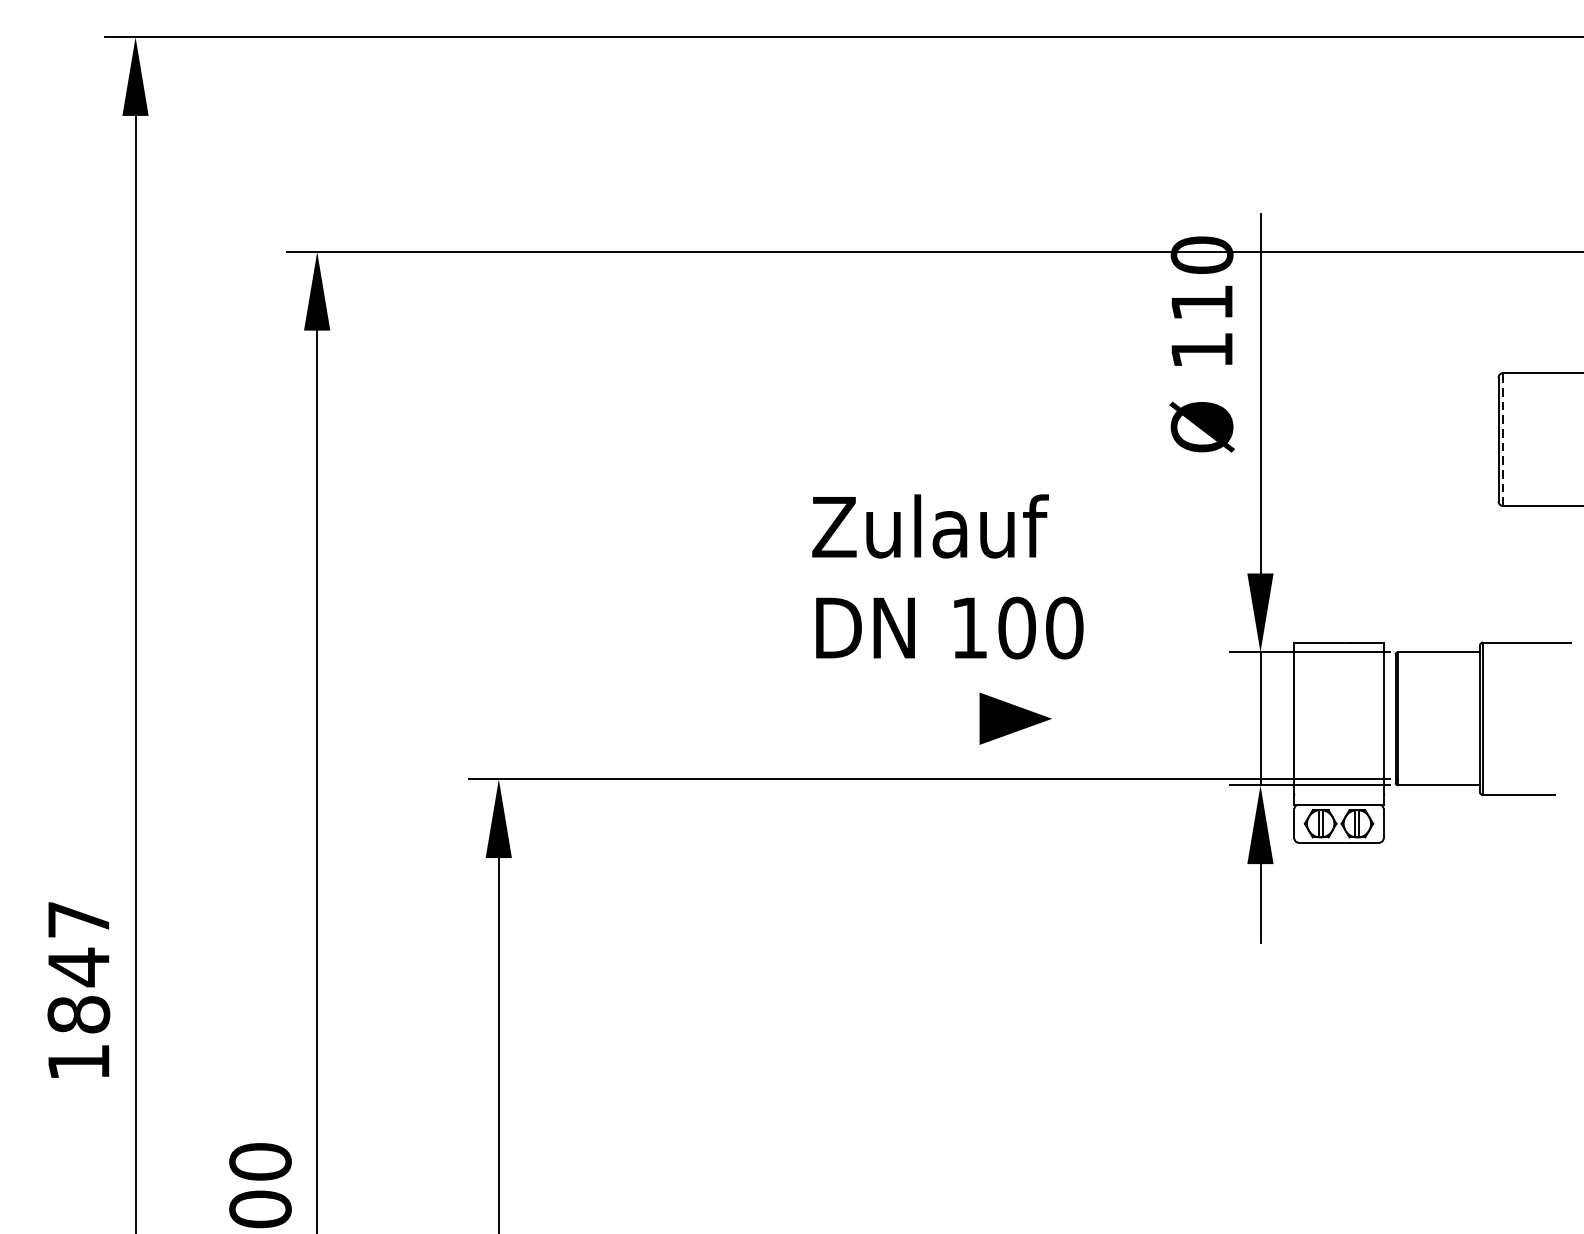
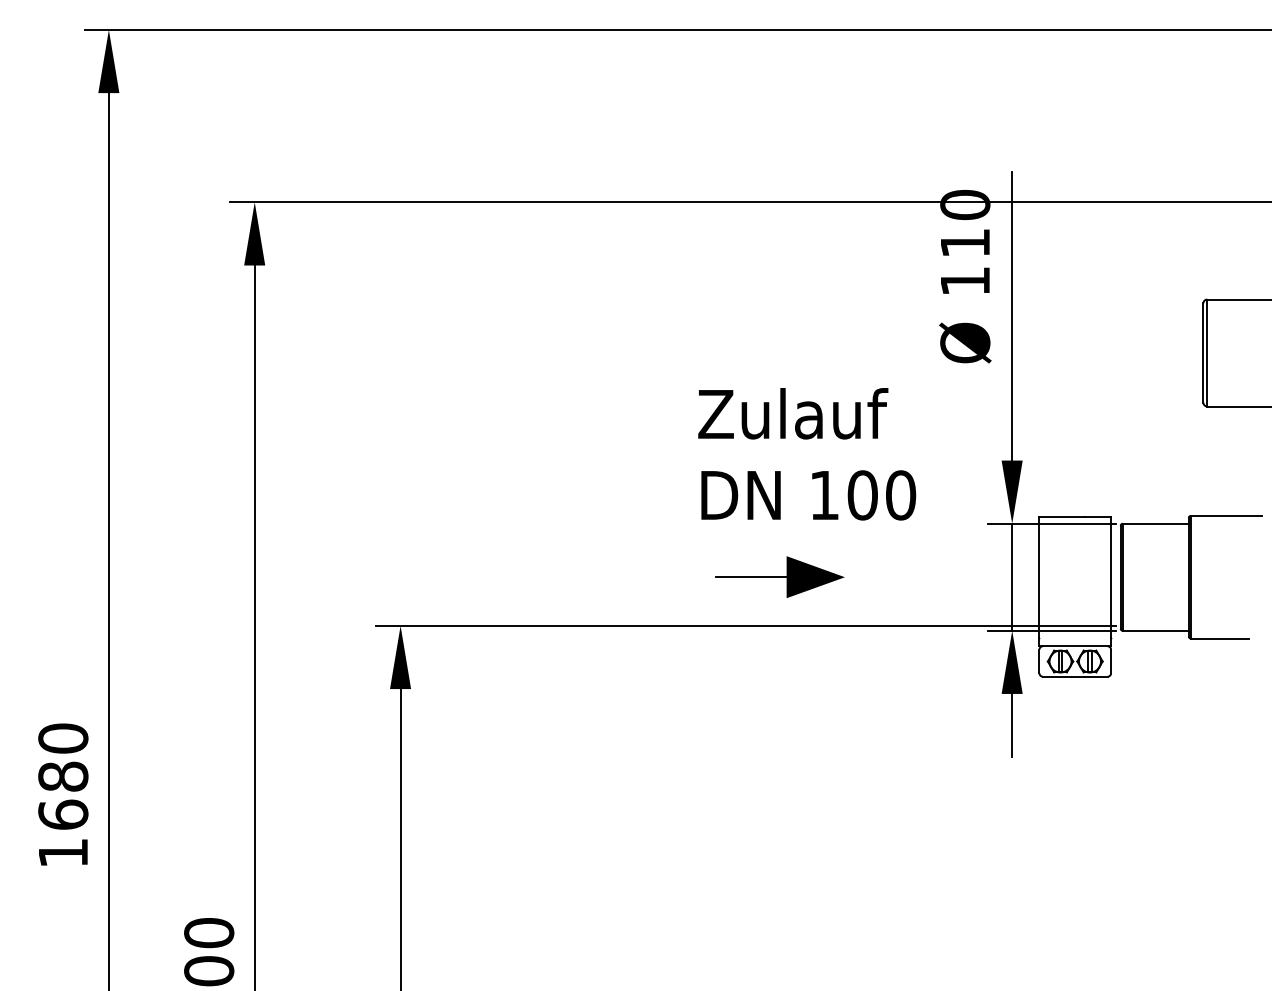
line: (1503, 438) -> (1207, 352), dashed -> solid
text: (948, 577) -> (807, 454), moved
line: (935, 719) -> (751, 577), added
text: (79, 966) -> (63, 776), 1847 -> 1680

